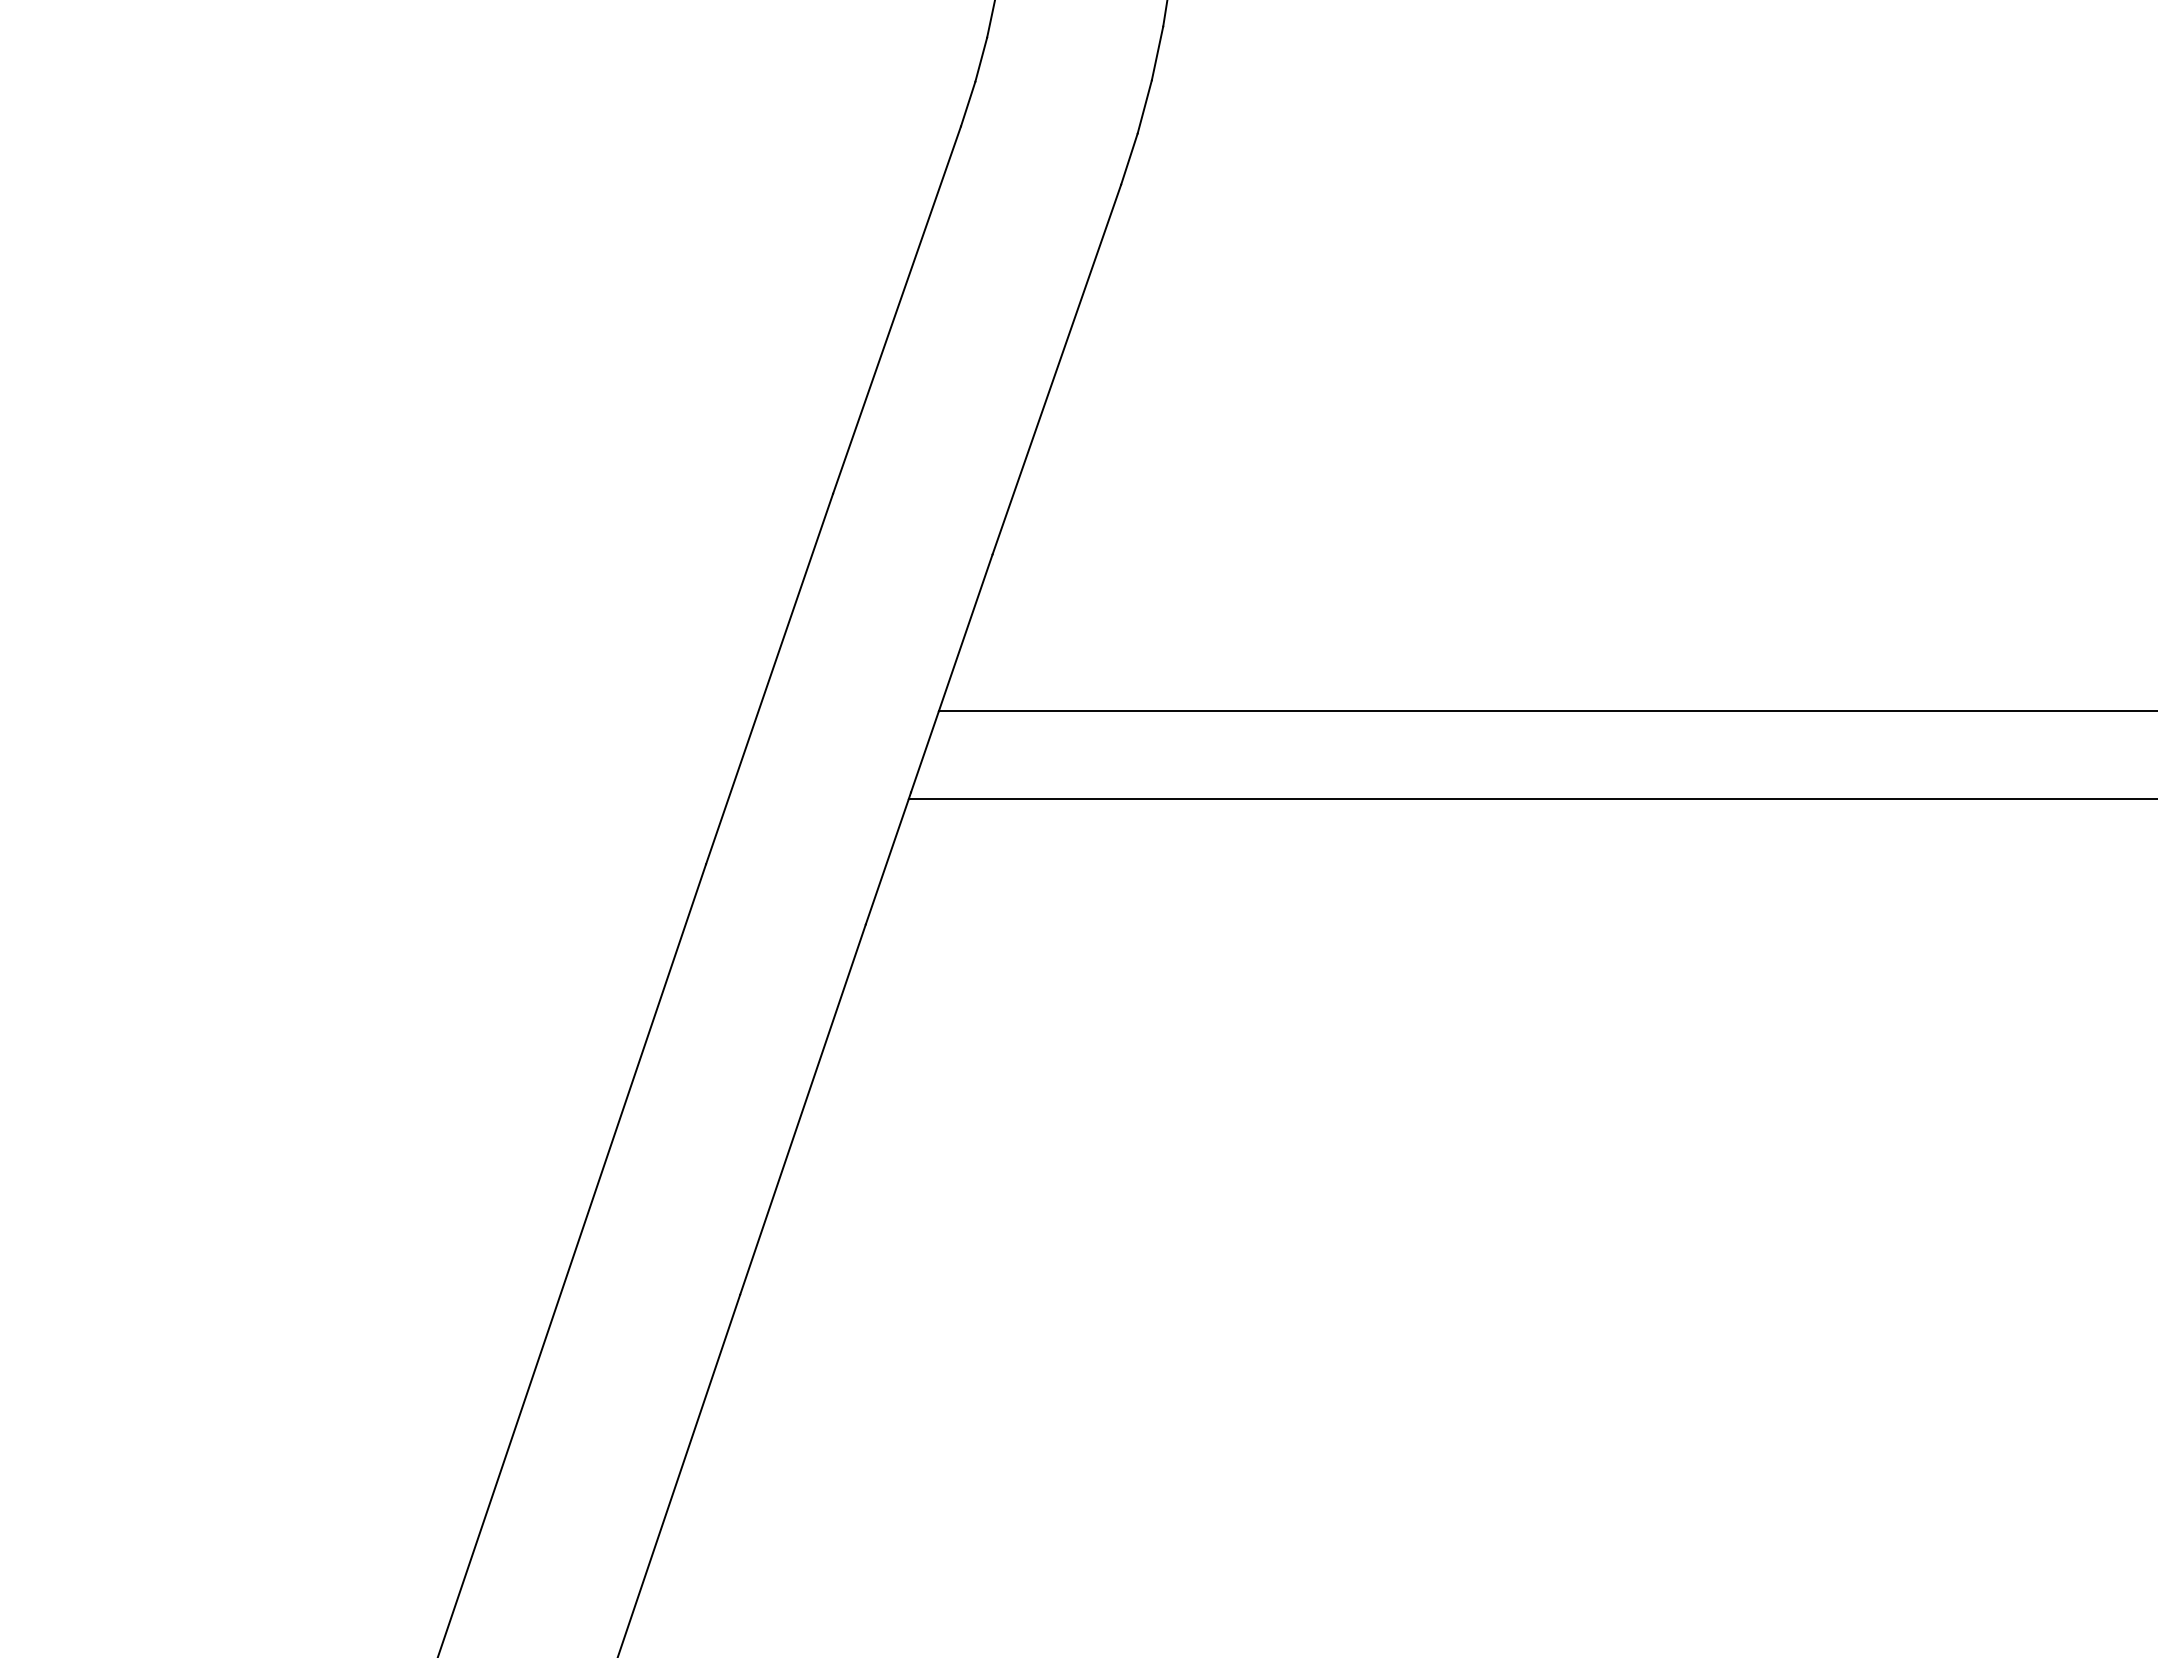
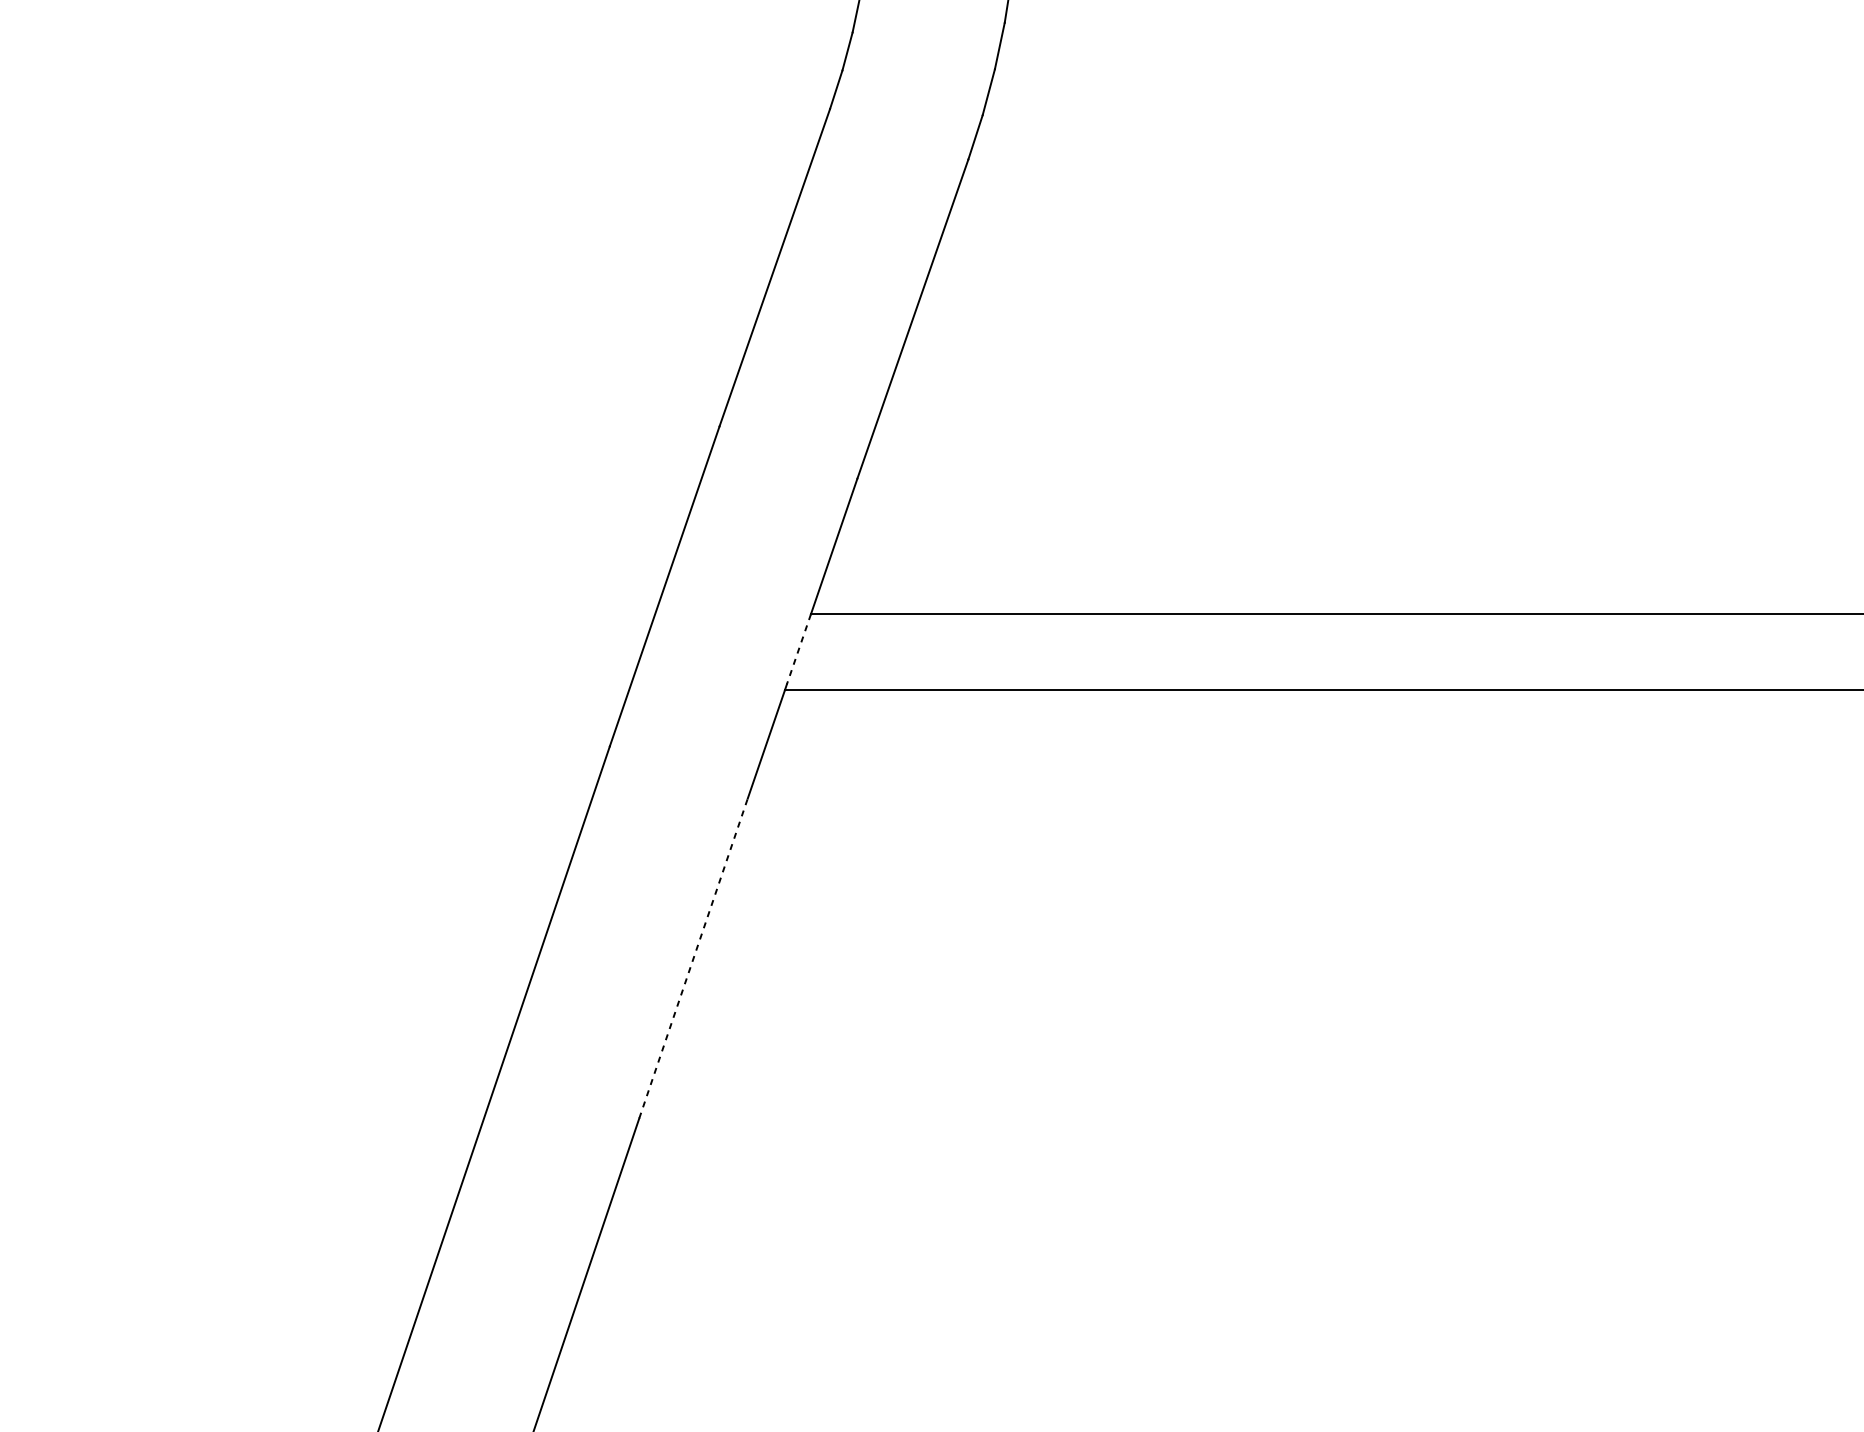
line: (924, 751) -> (798, 649), solid -> dashed
line: (802, 1109) -> (693, 958), solid -> dashed

